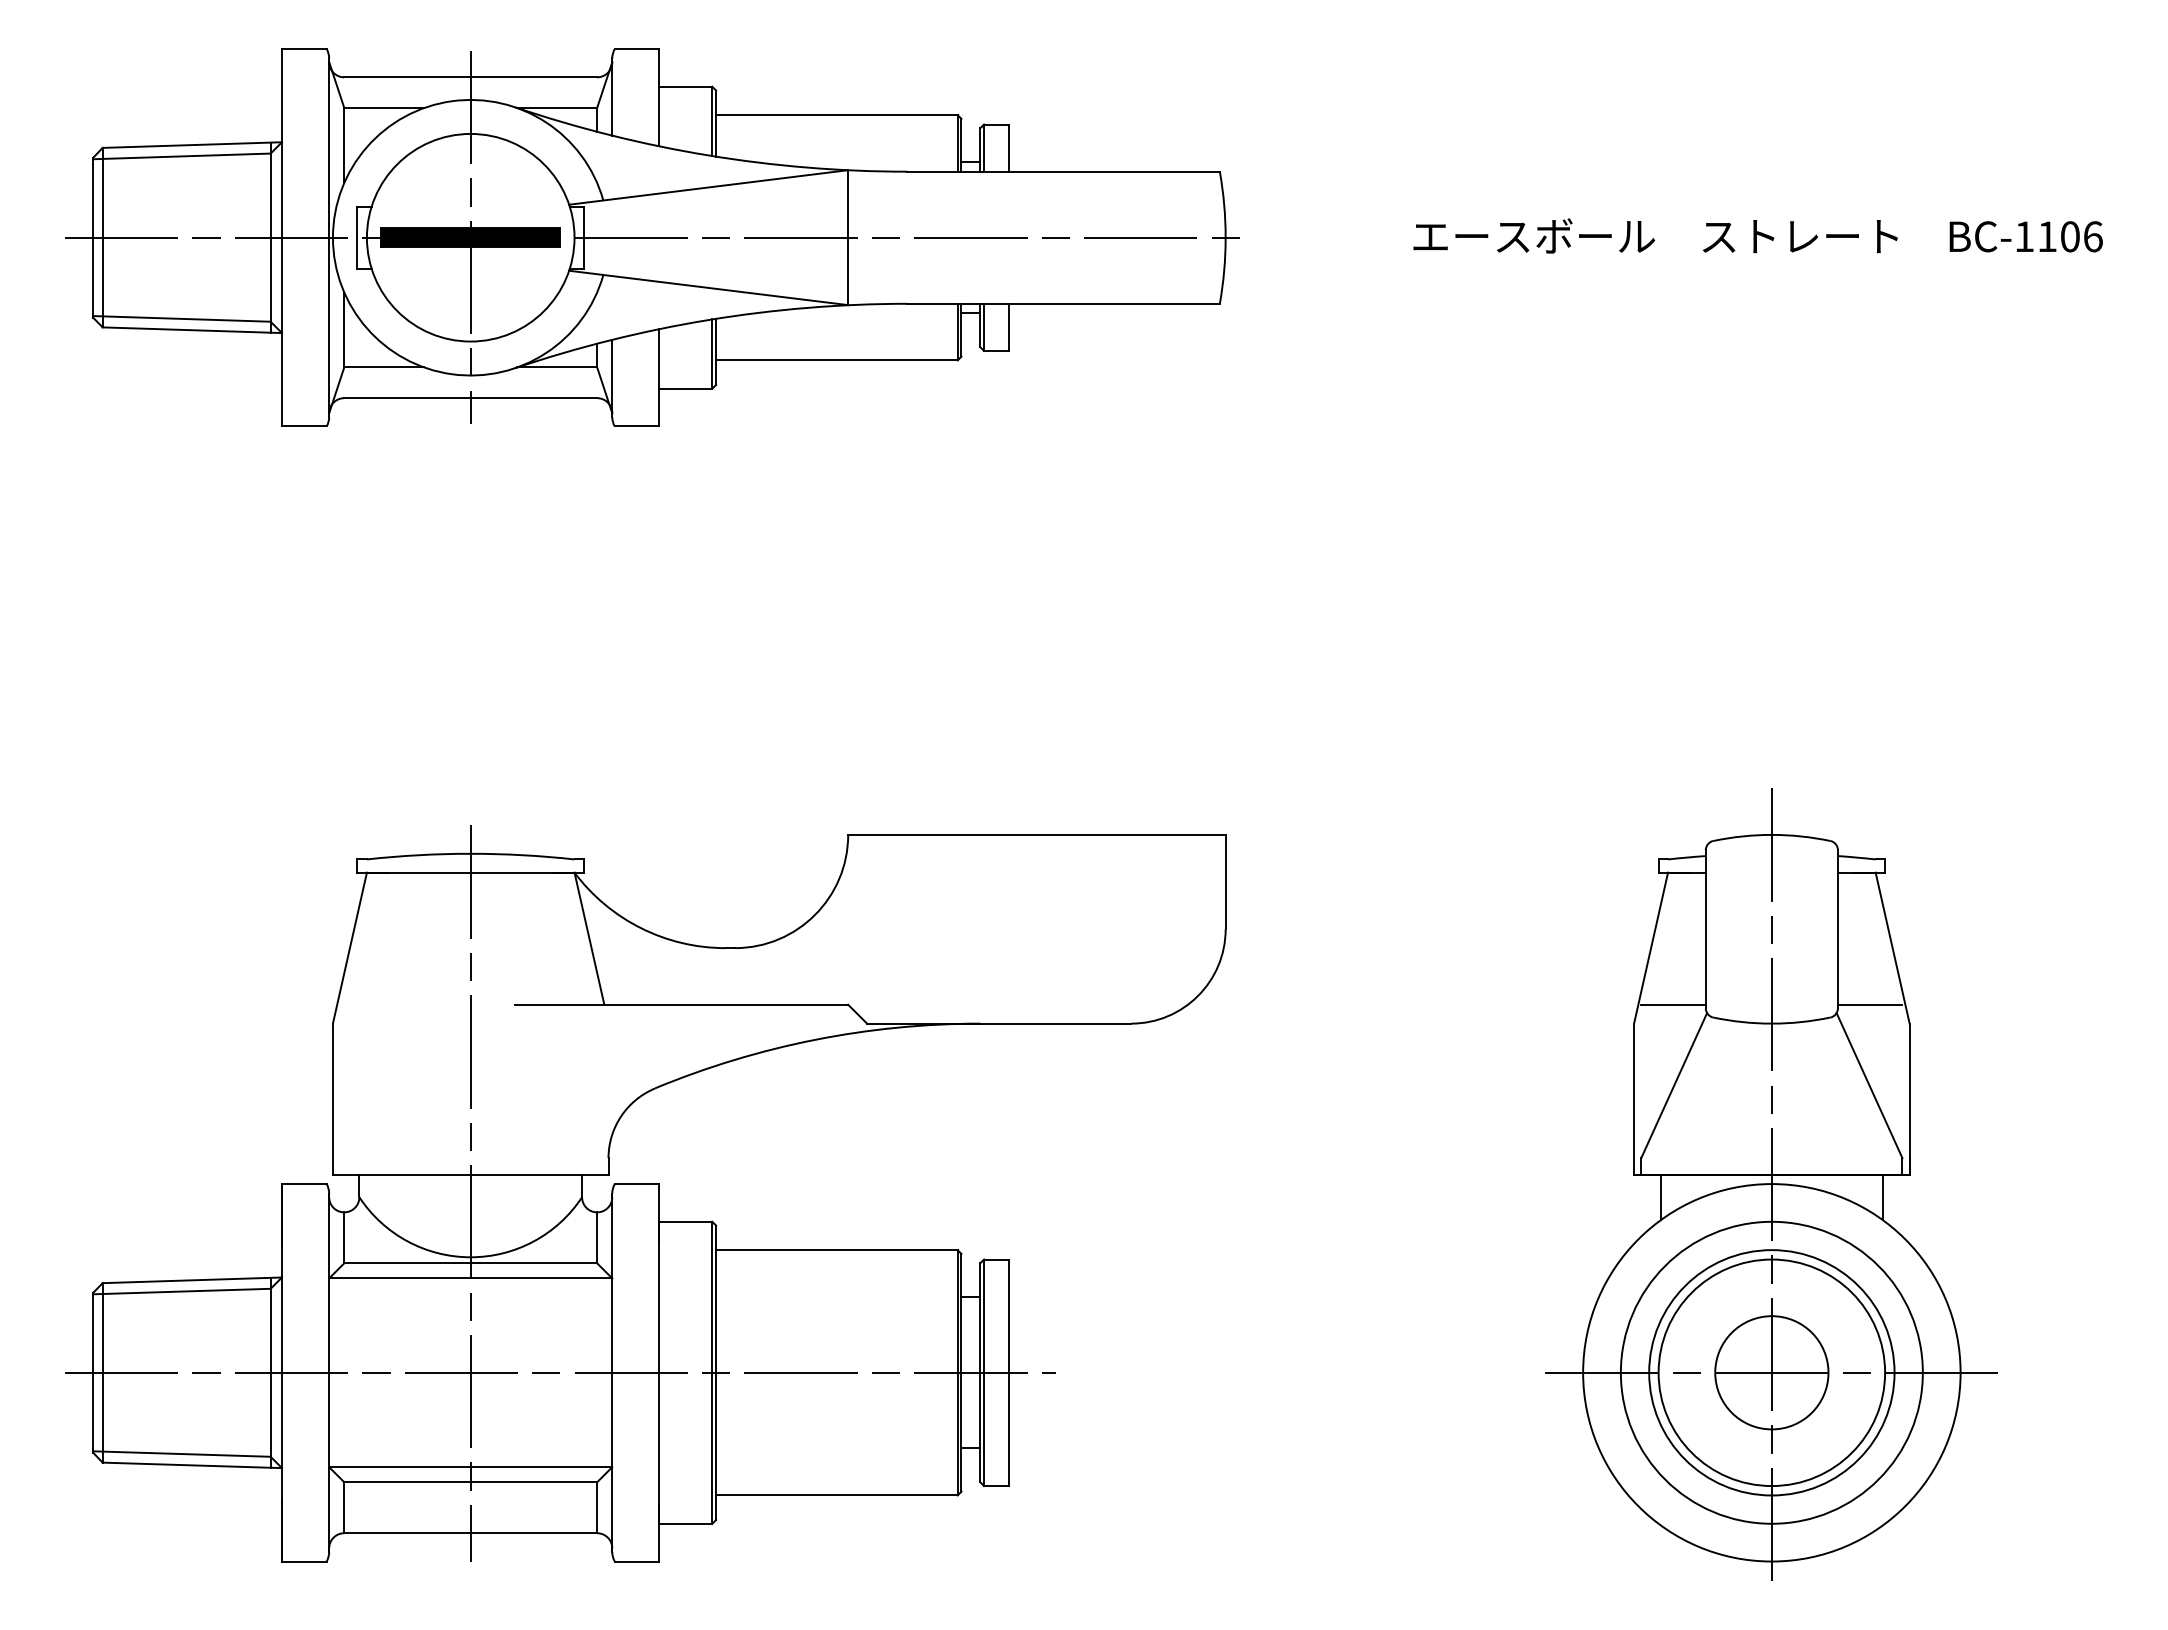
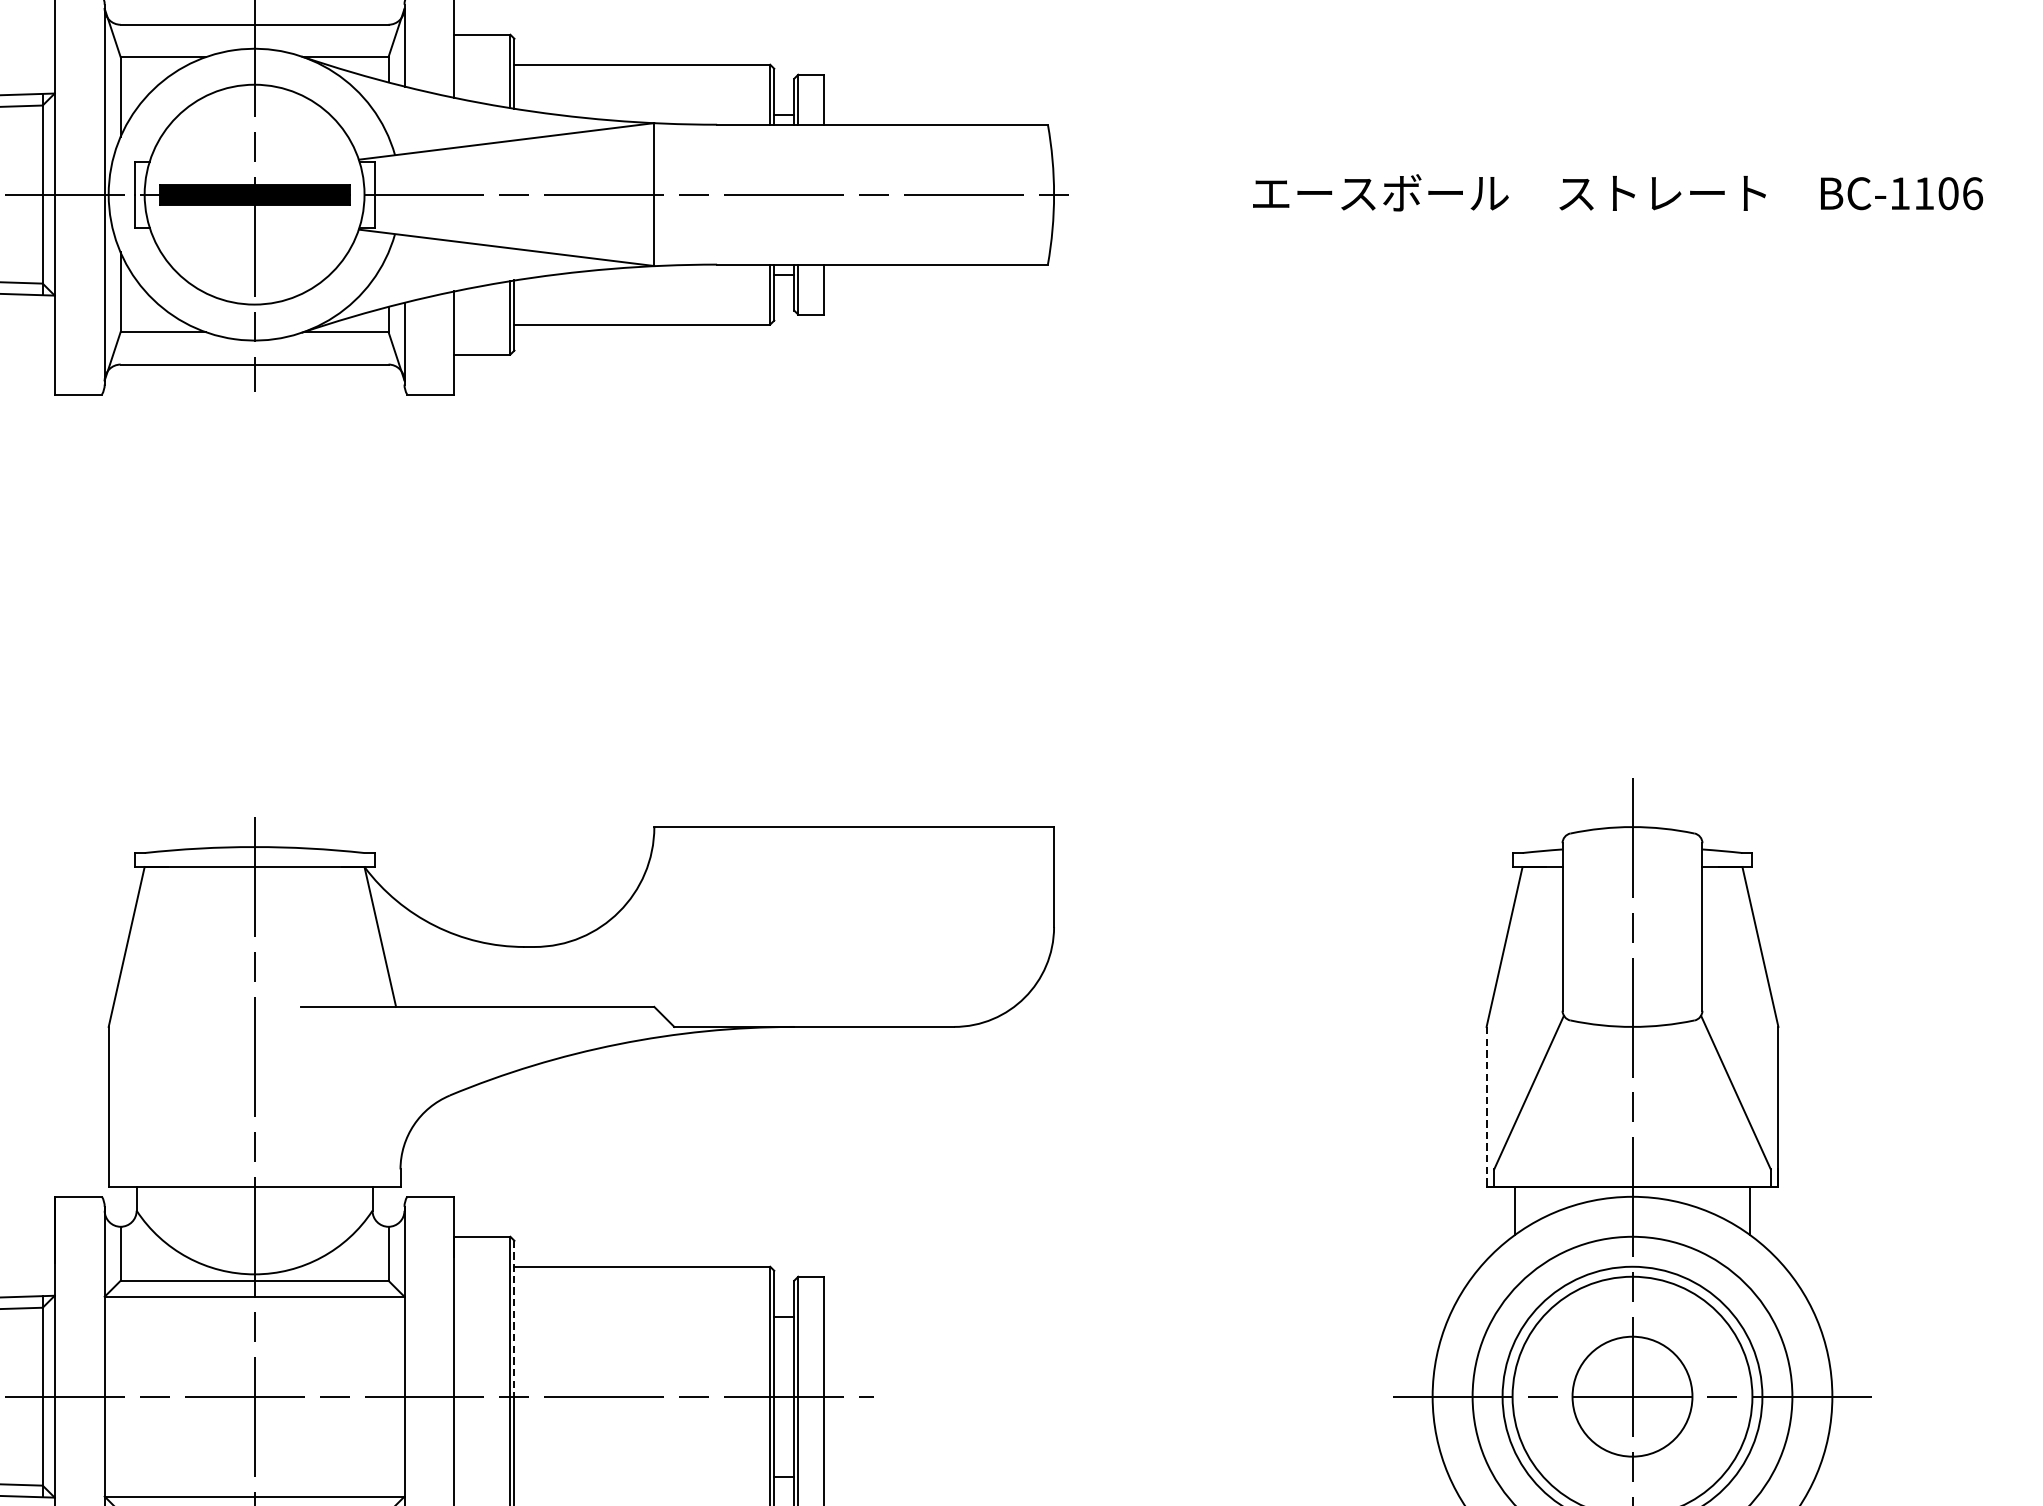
line: (1673, 1004) -> (1528, 1006), removed
line: (1869, 1004) -> (1735, 1006), removed
line: (1634, 1099) -> (1487, 1107), solid -> dashed
line: (716, 1299) -> (514, 1319), solid -> dashed

